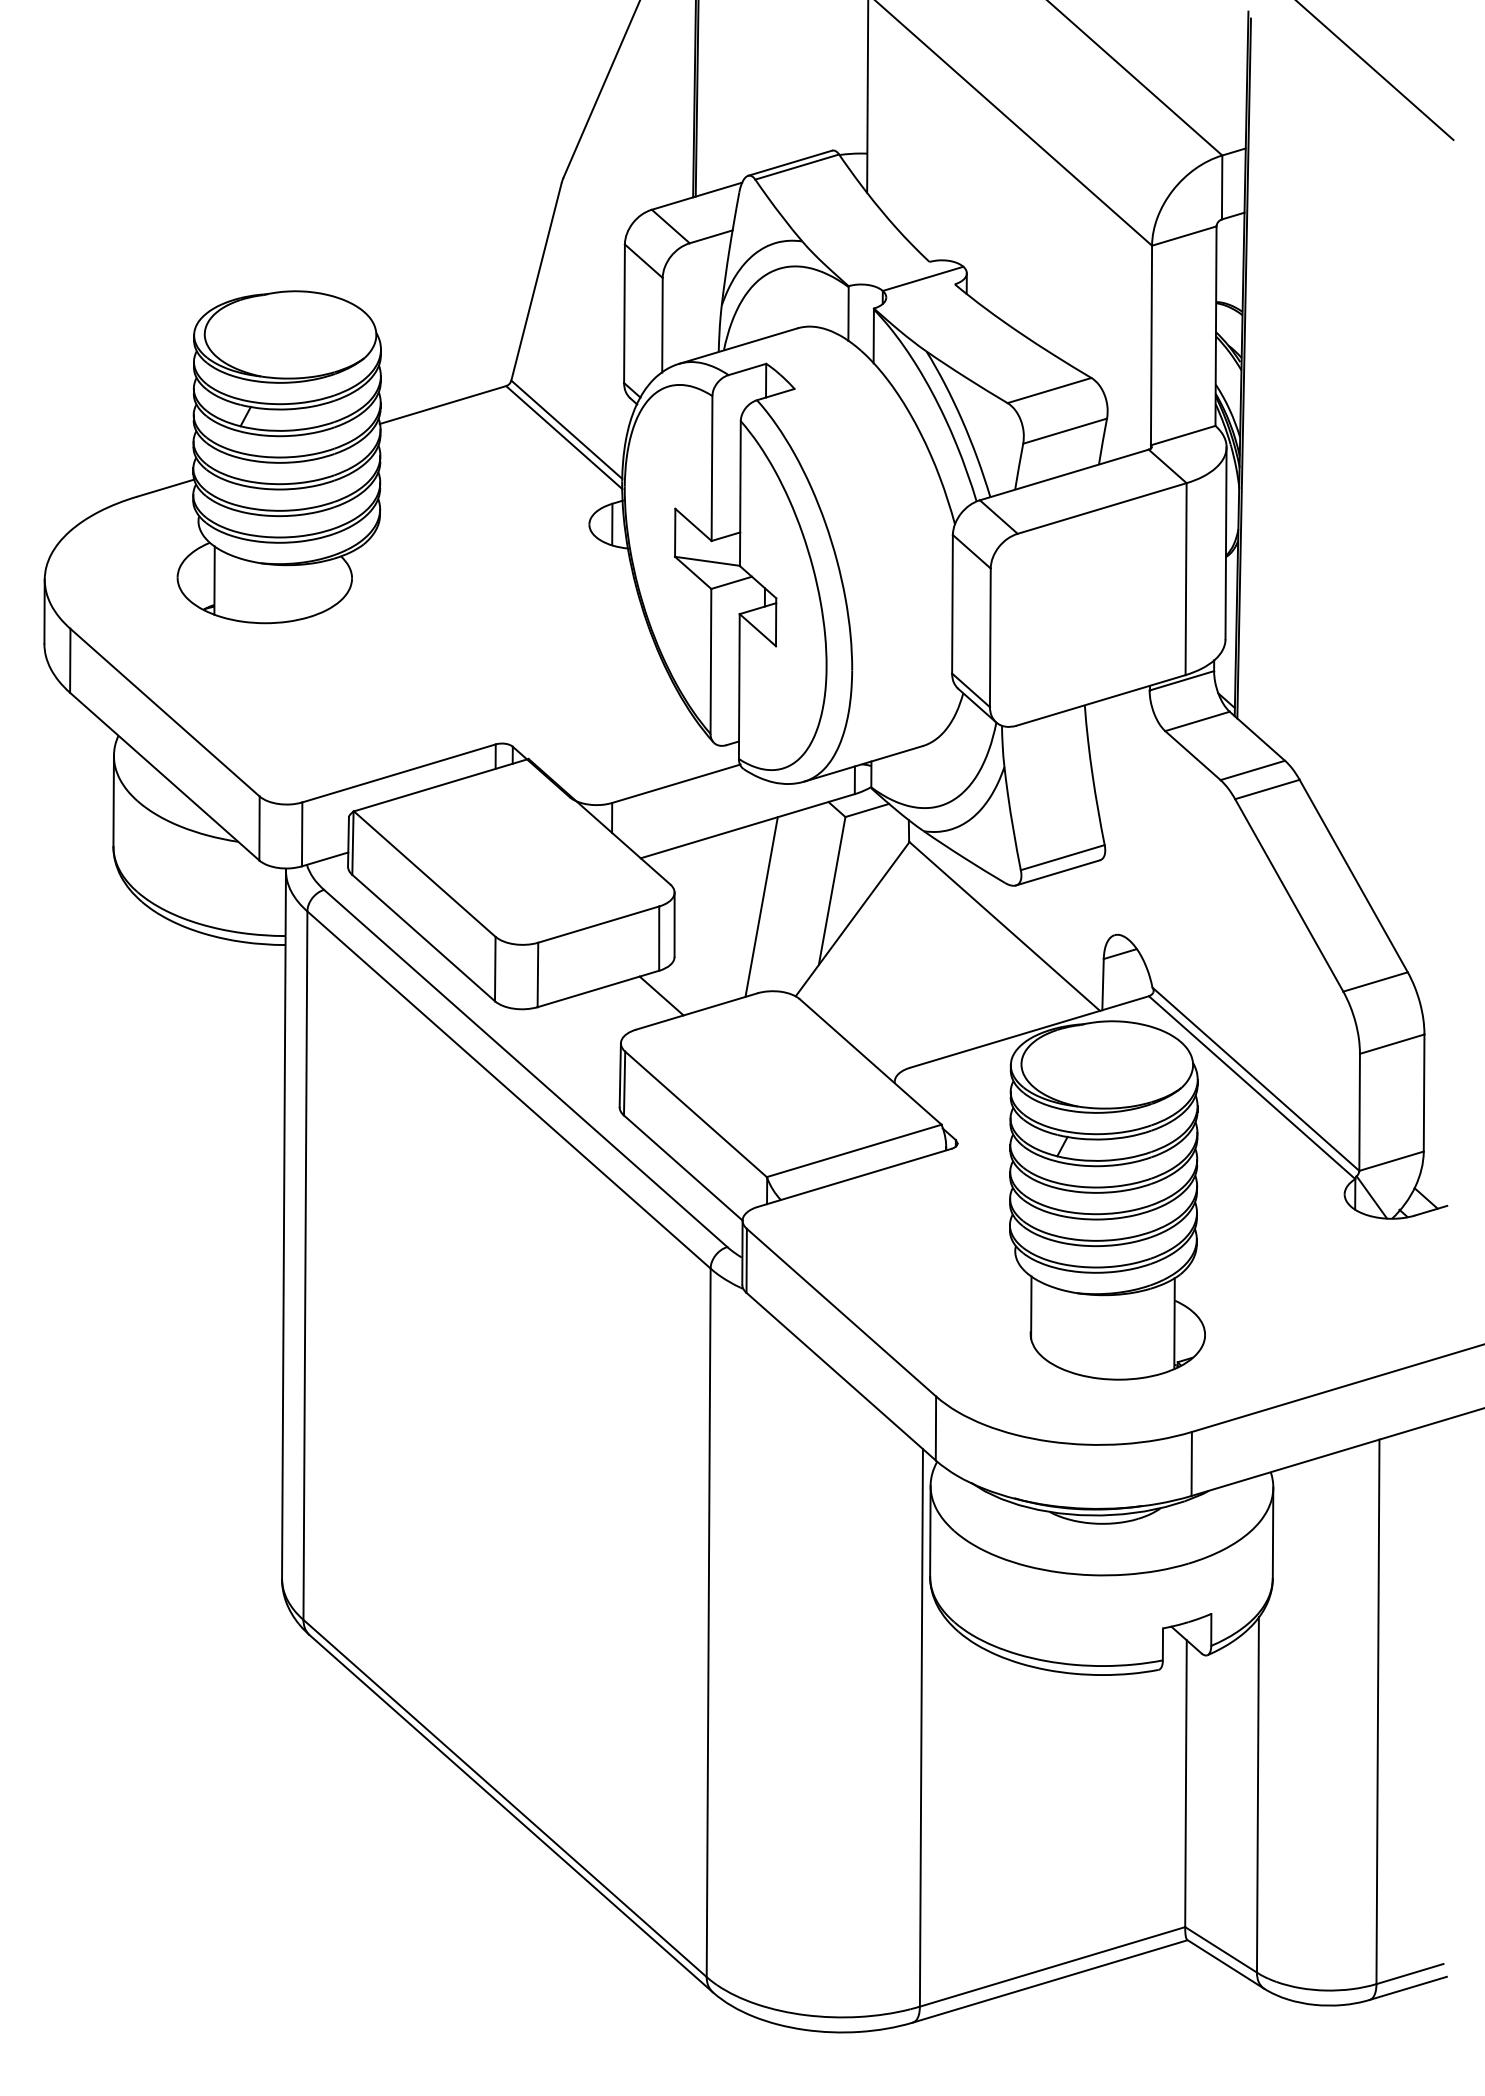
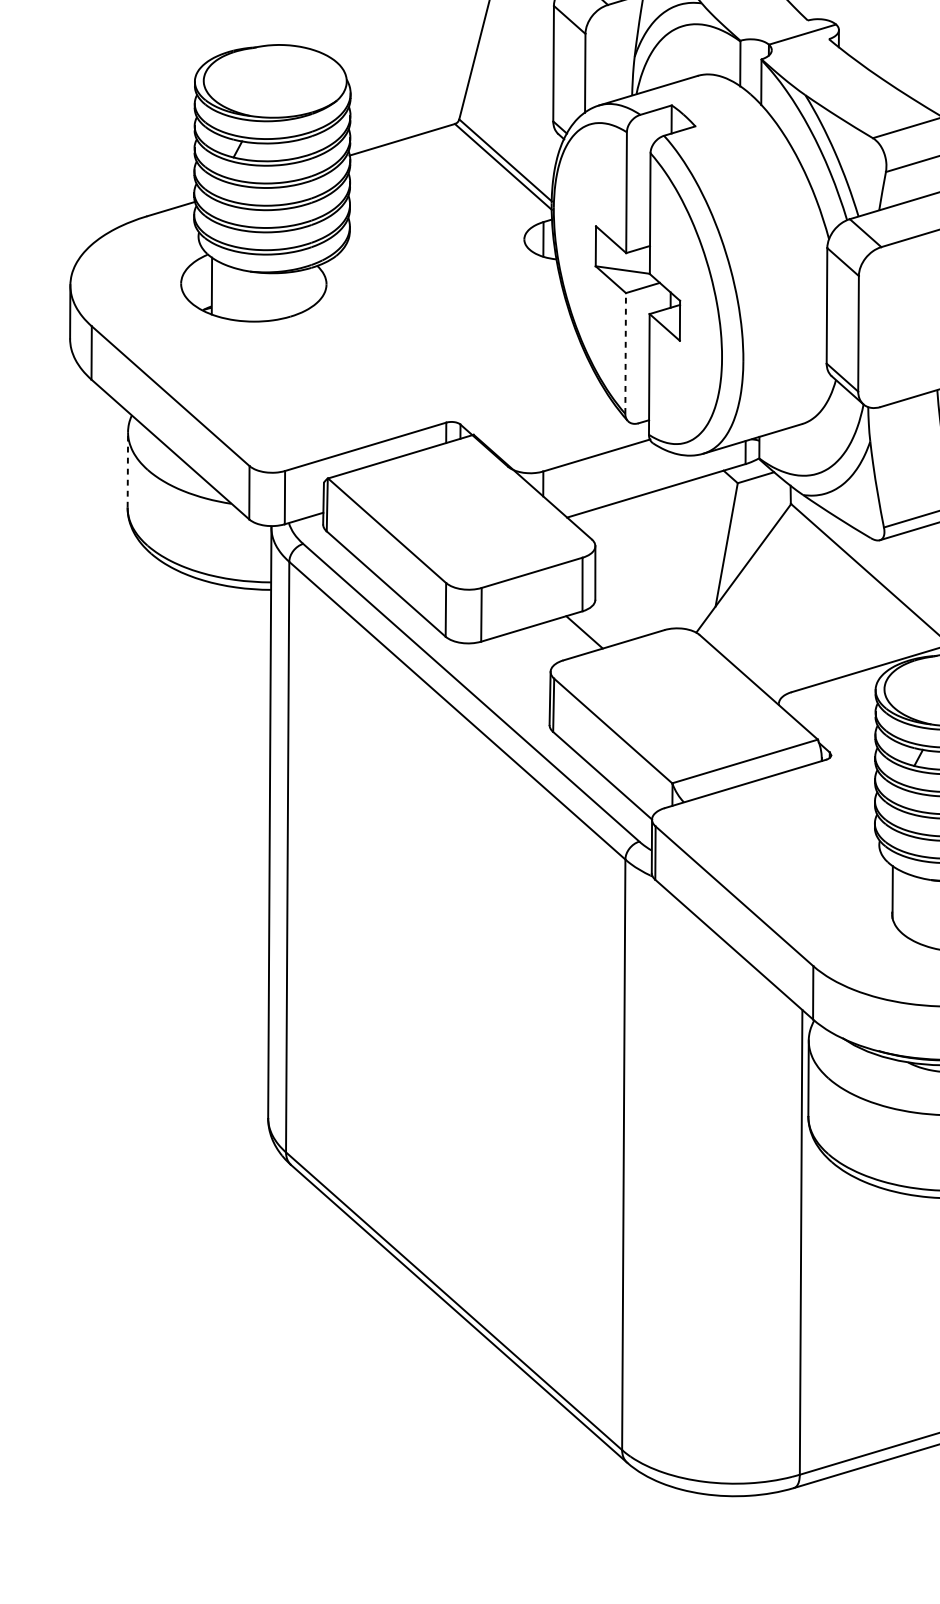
line: (710, 660) -> (625, 352), solid -> dashed
line: (113, 800) -> (127, 469), solid -> dashed
line: (761, 906) -> (667, 557), removed

